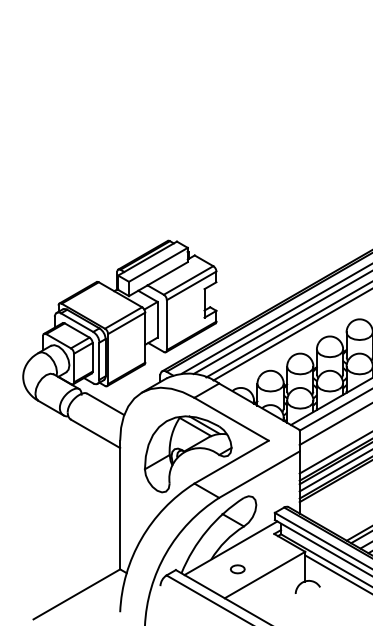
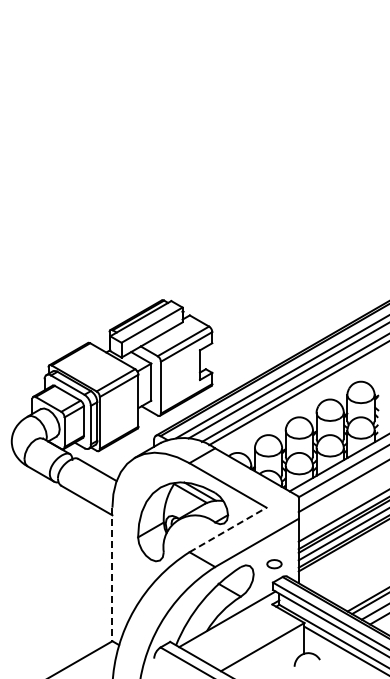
line: (232, 461) -> (228, 529), solid -> dashed
line: (120, 505) -> (112, 574), solid -> dashed
part: (237, 569) -> (274, 564), moved

